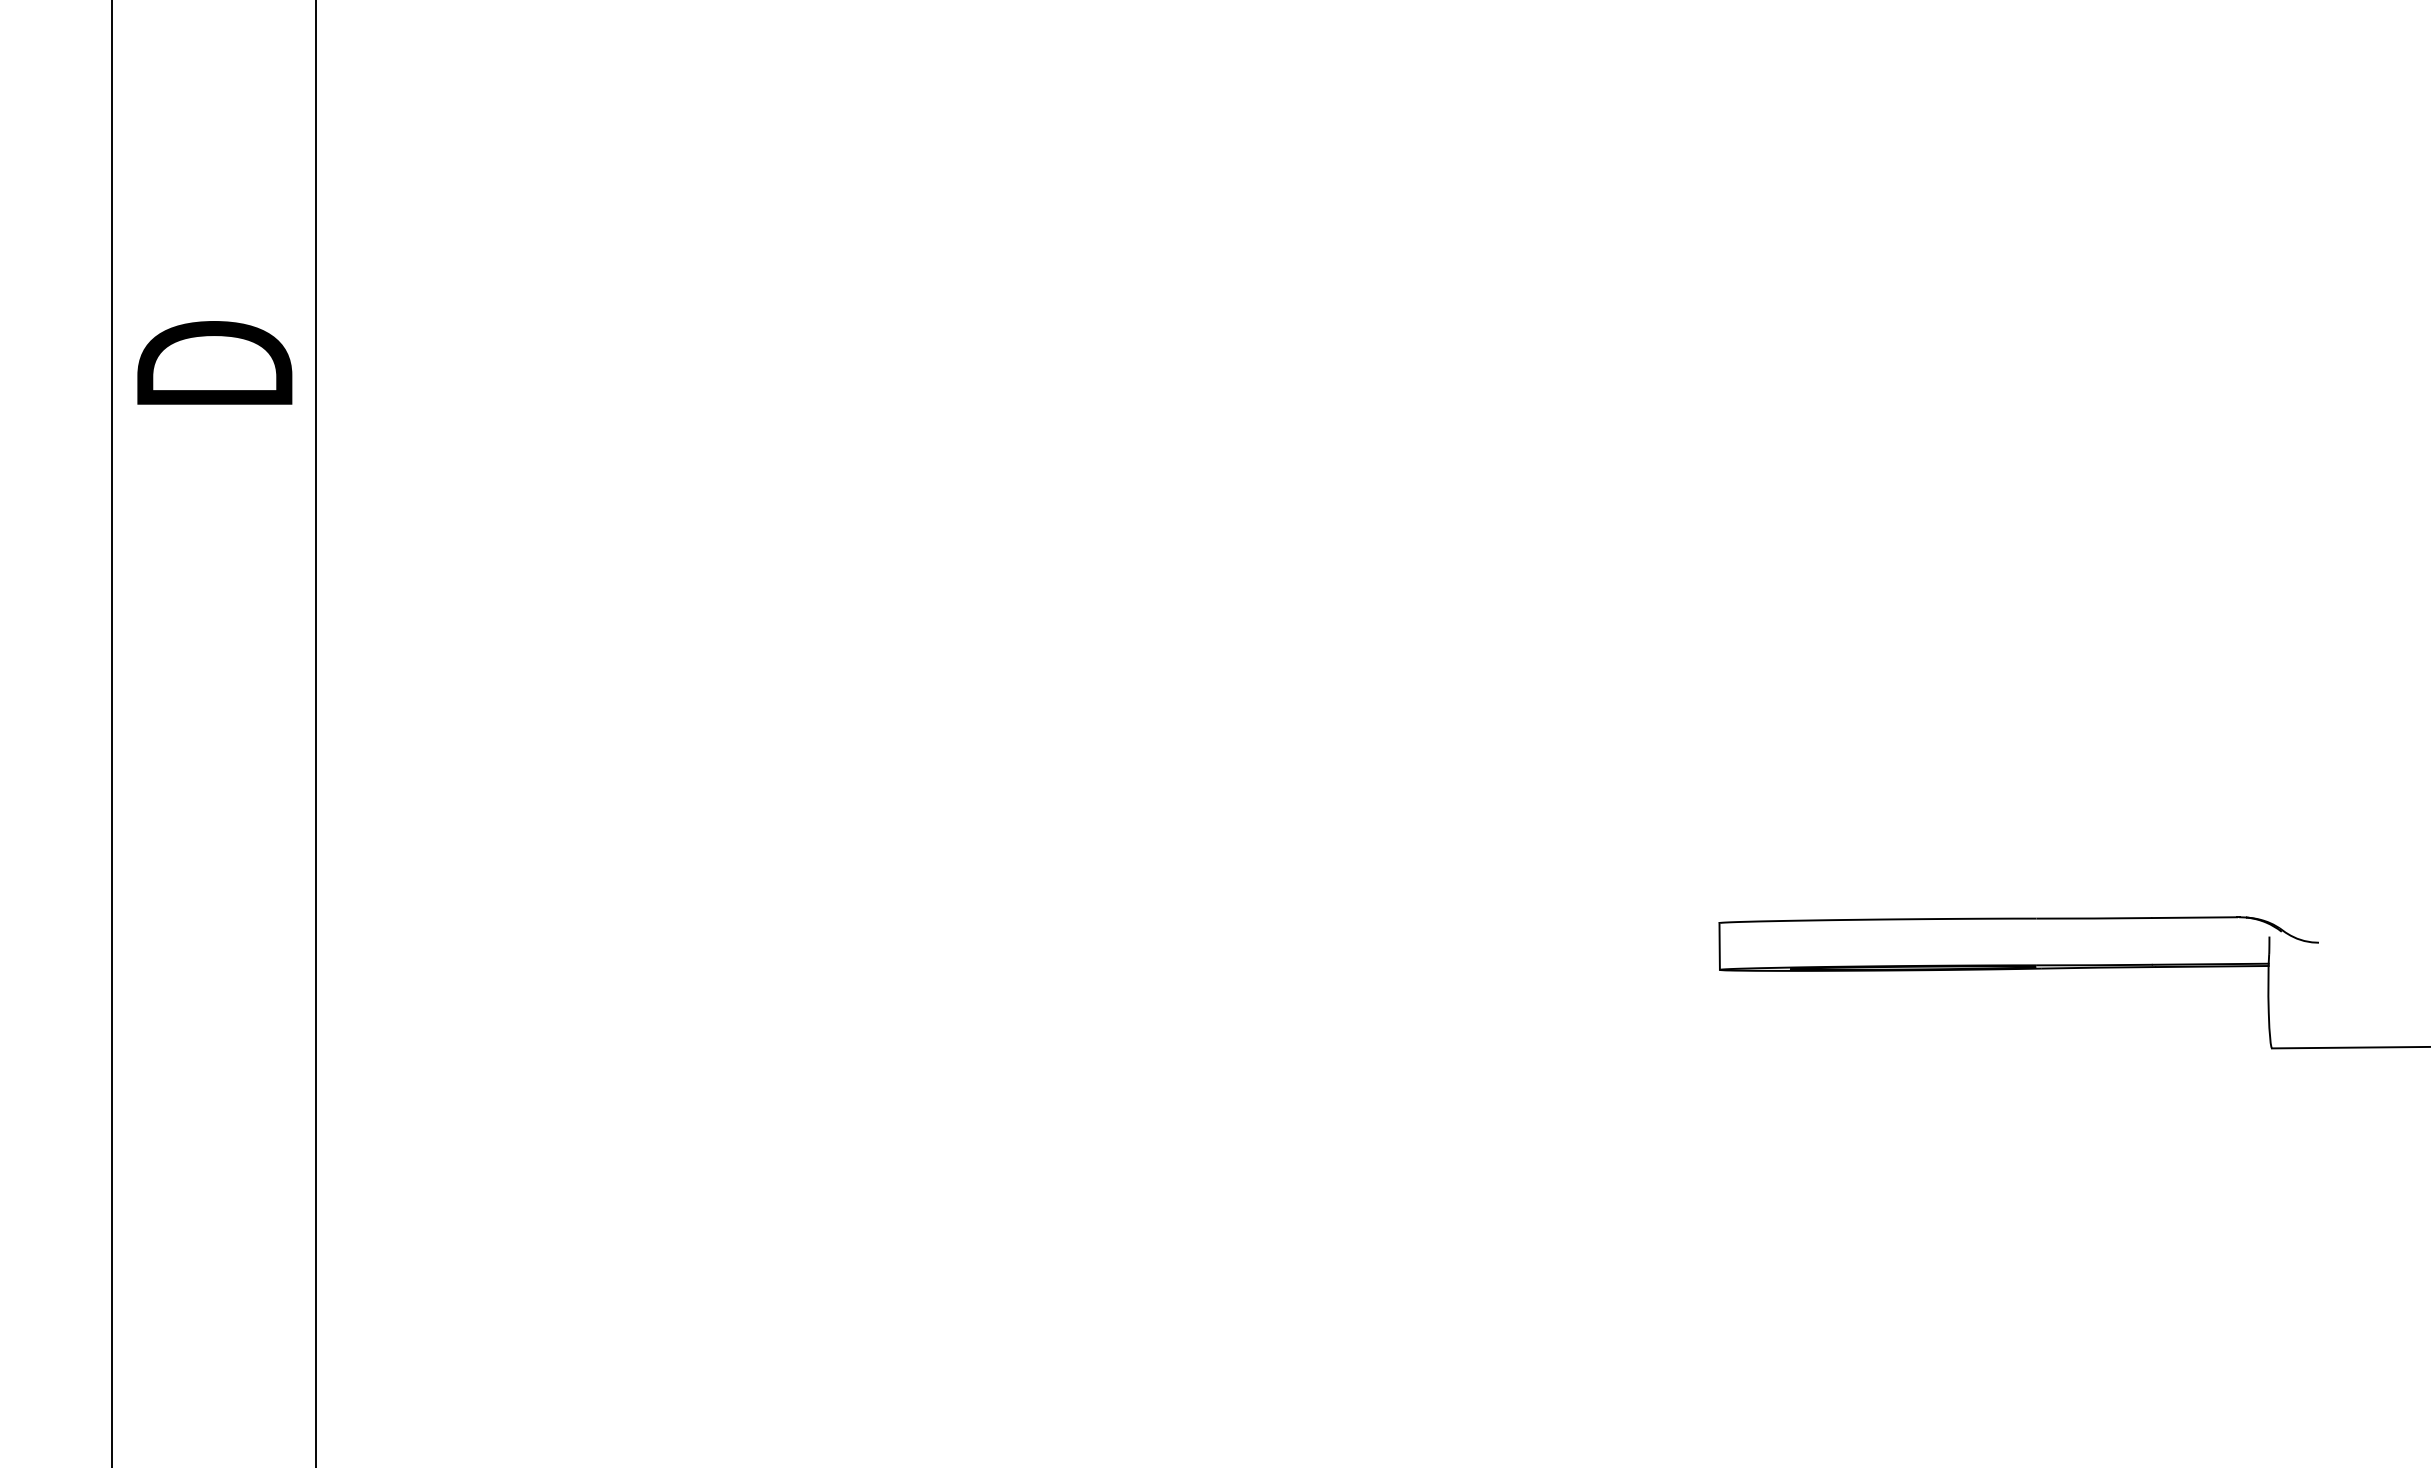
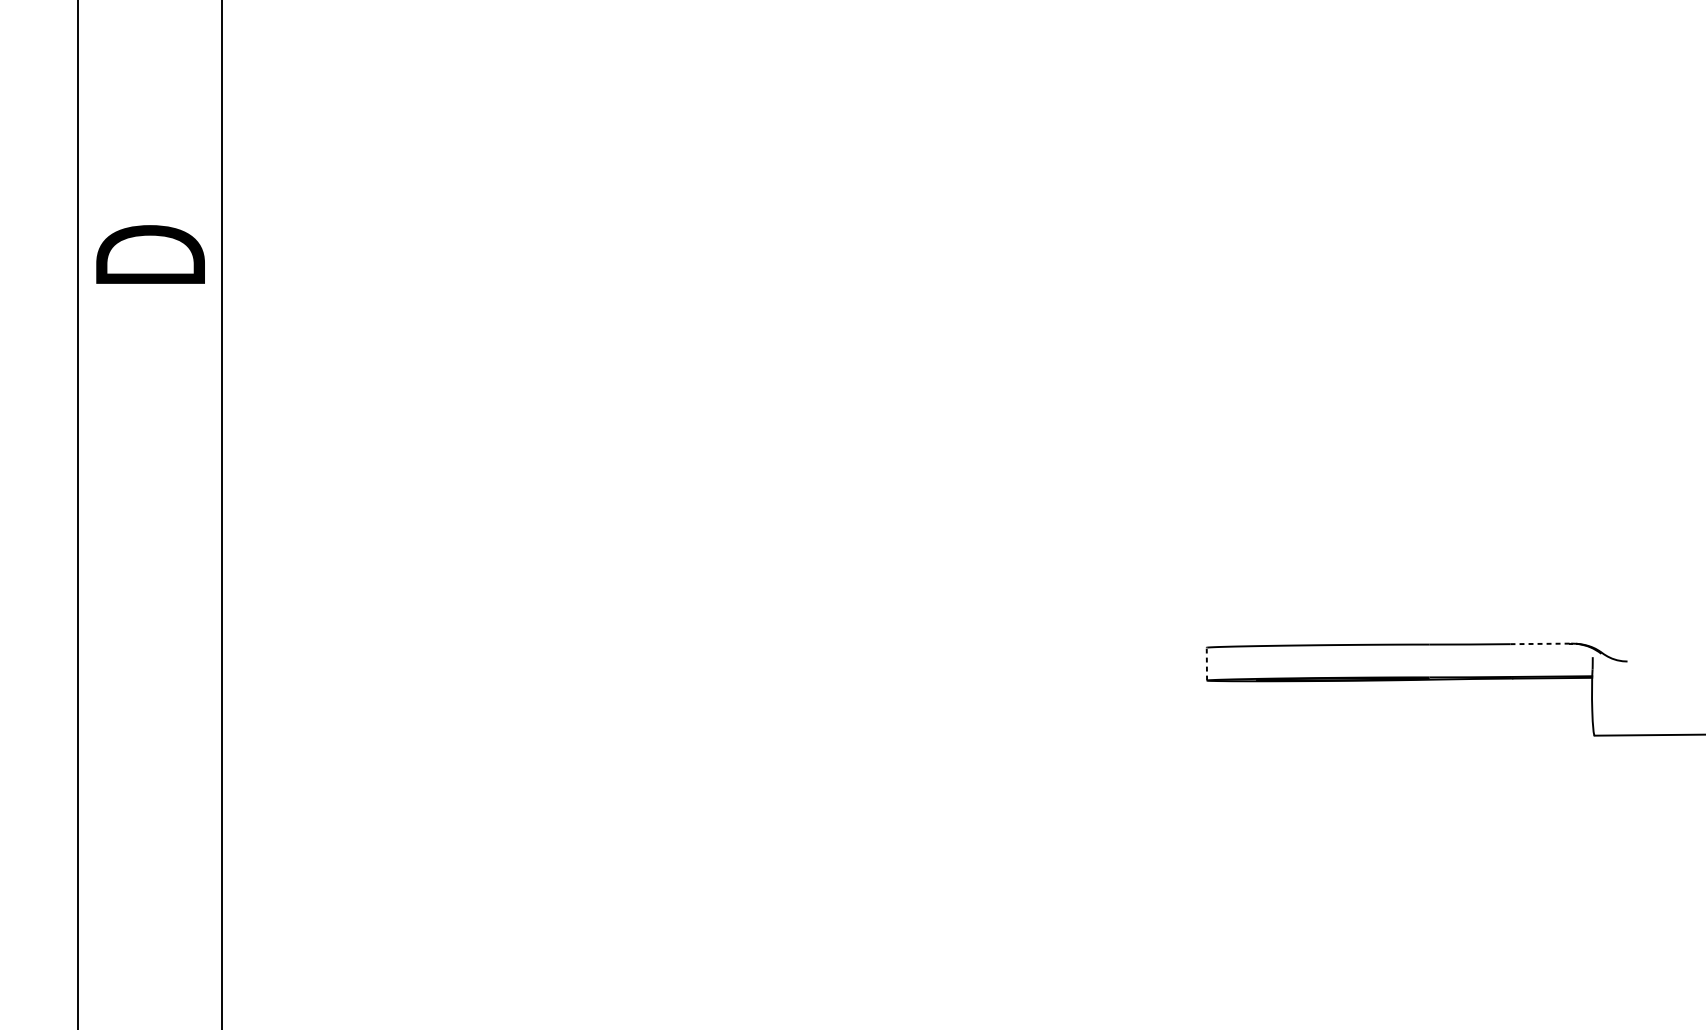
line: (2195, 917) -> (1540, 643), solid -> dashed
line: (1719, 945) -> (1206, 663), solid -> dashed

